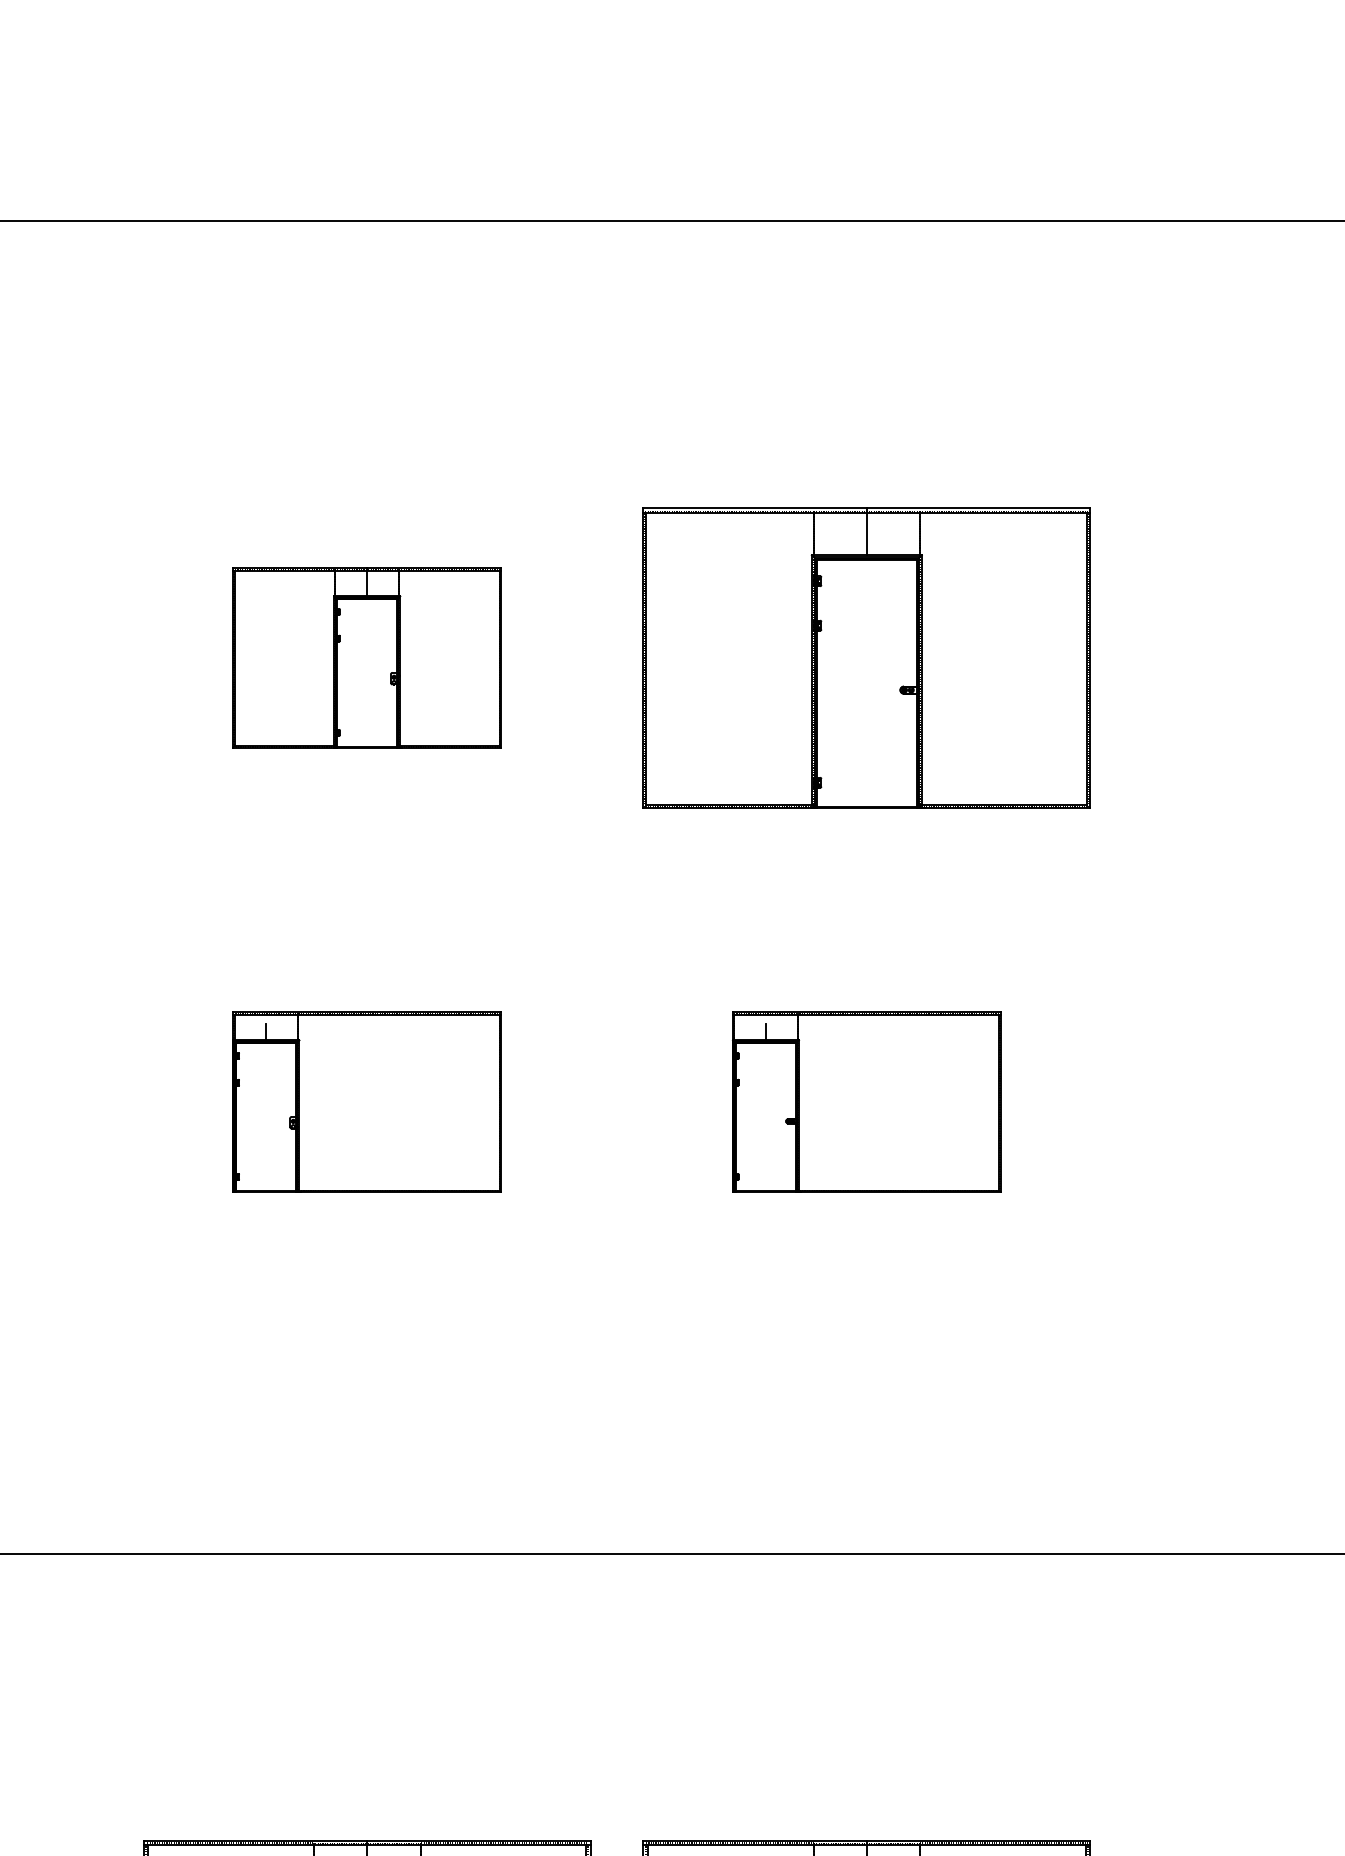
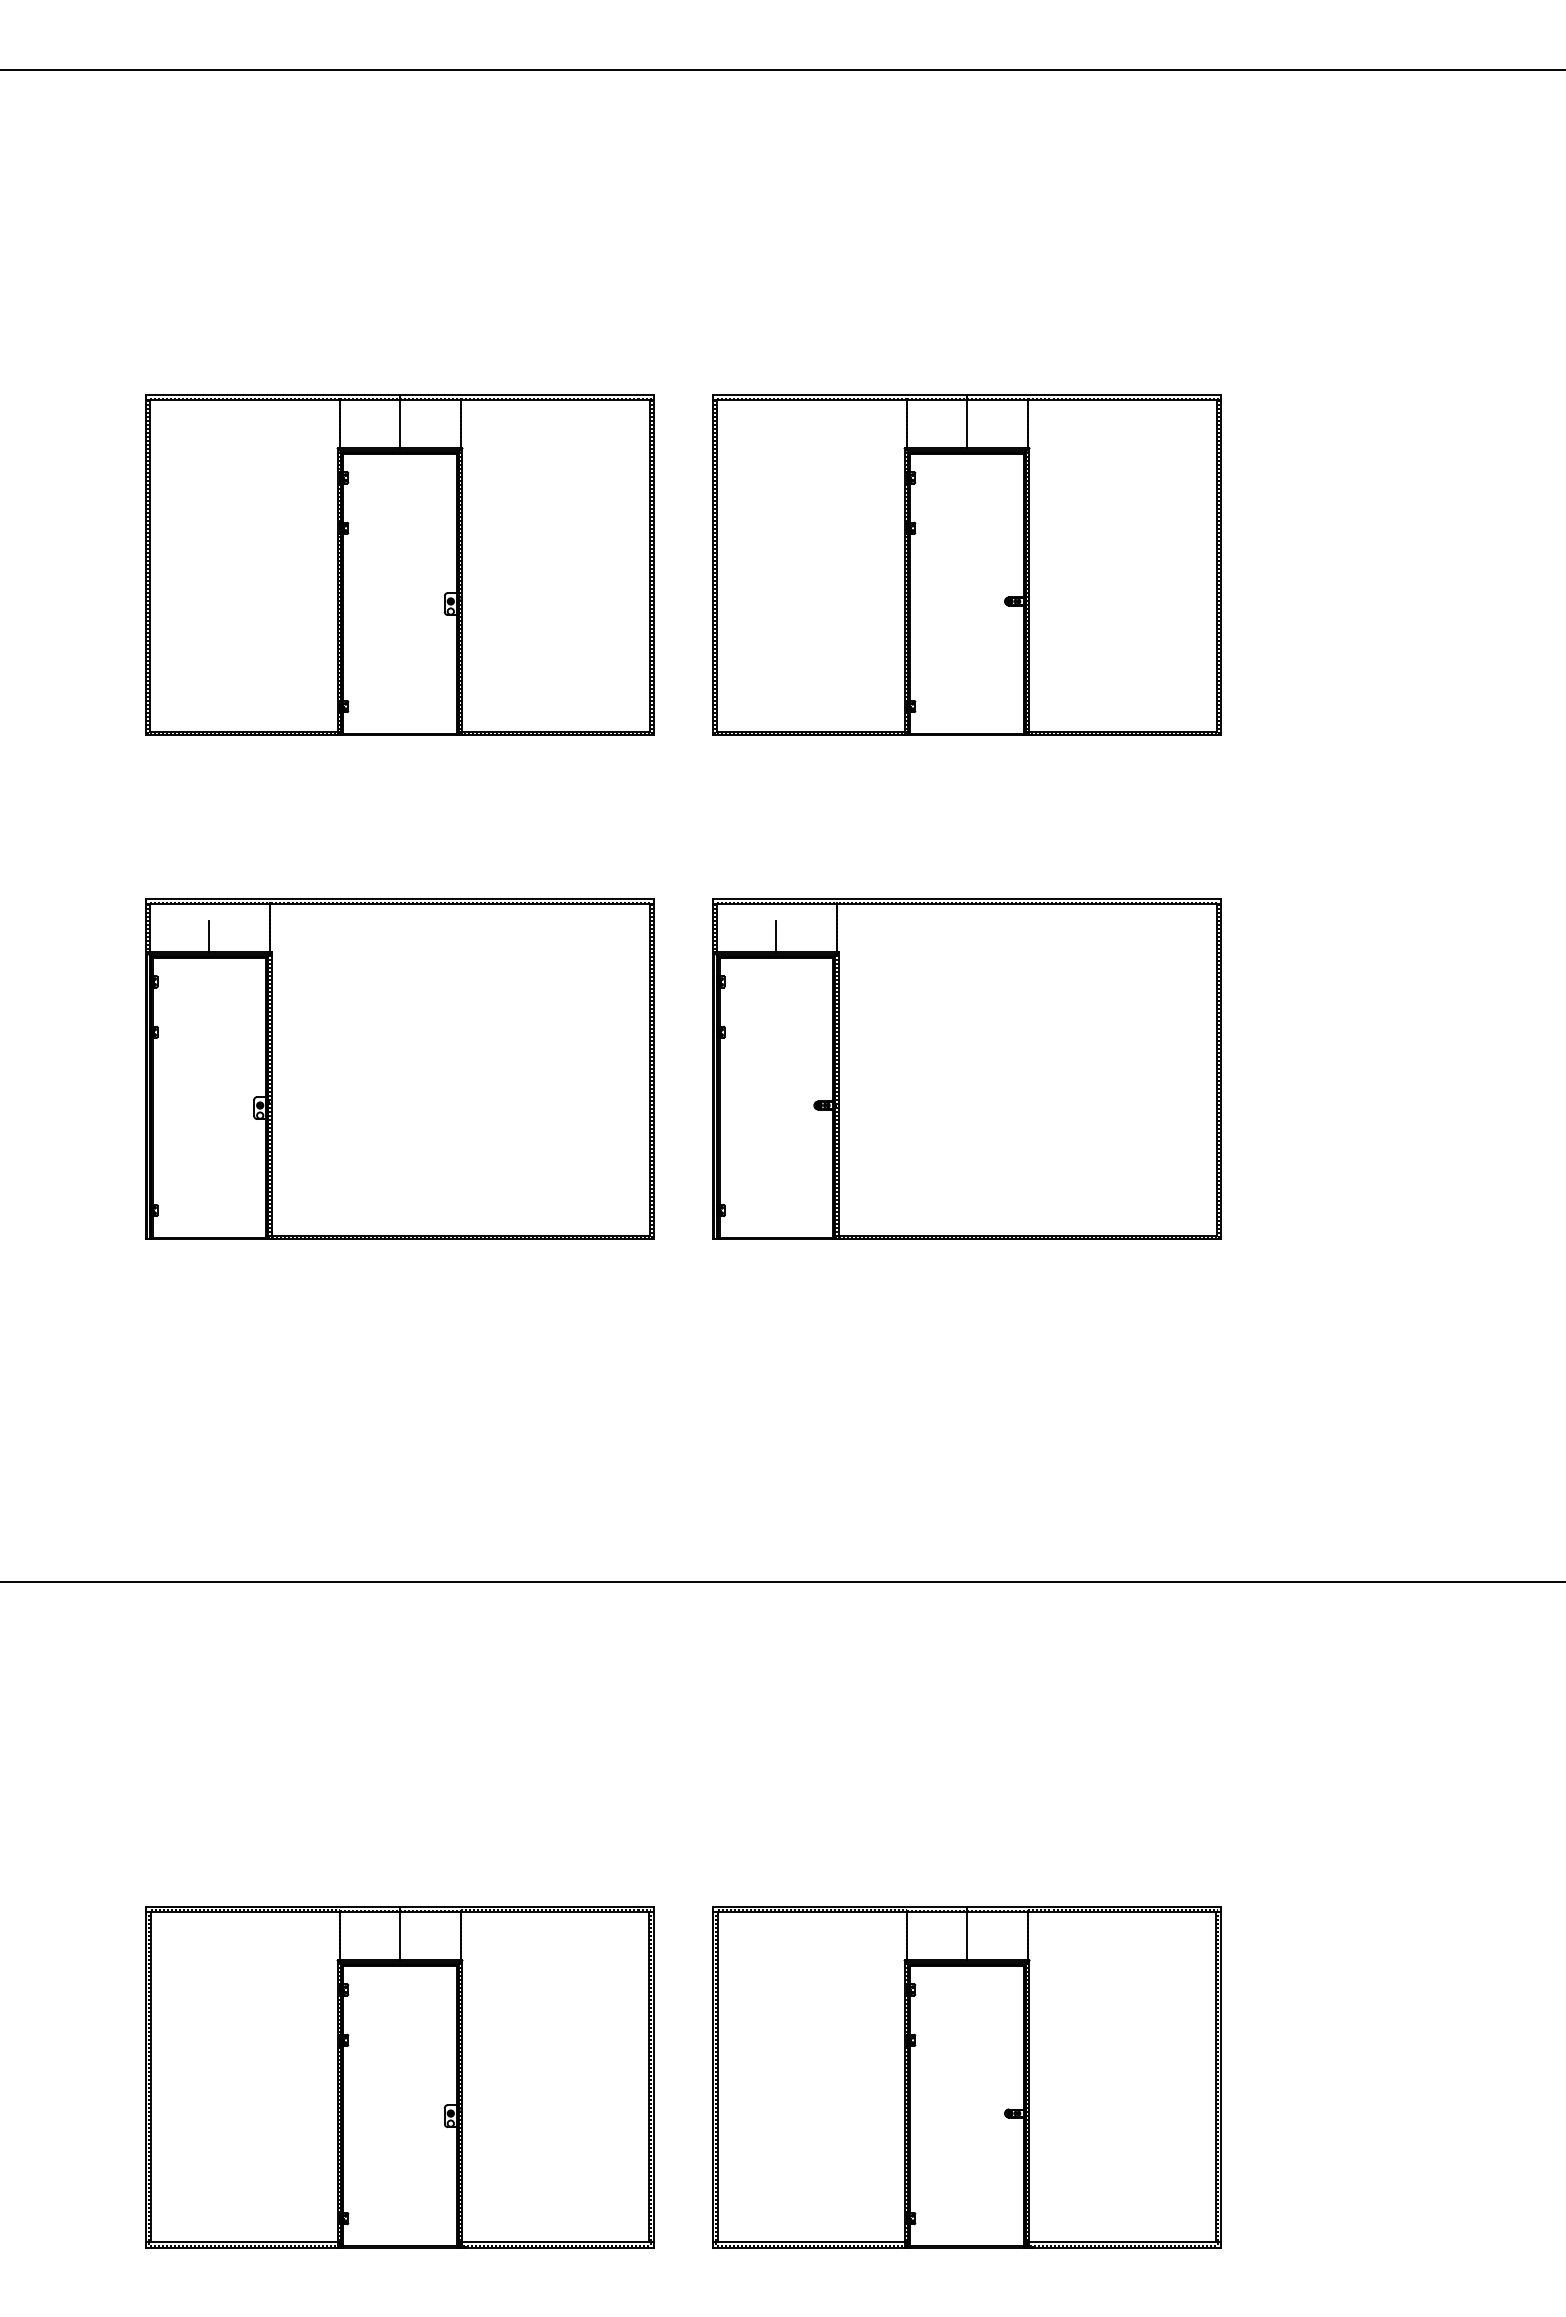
part: (366, 657) -> (399, 564), size x1.67
part: (366, 1101) -> (399, 1068), size x1.67
part: (866, 1101) -> (966, 1068), size x1.67

